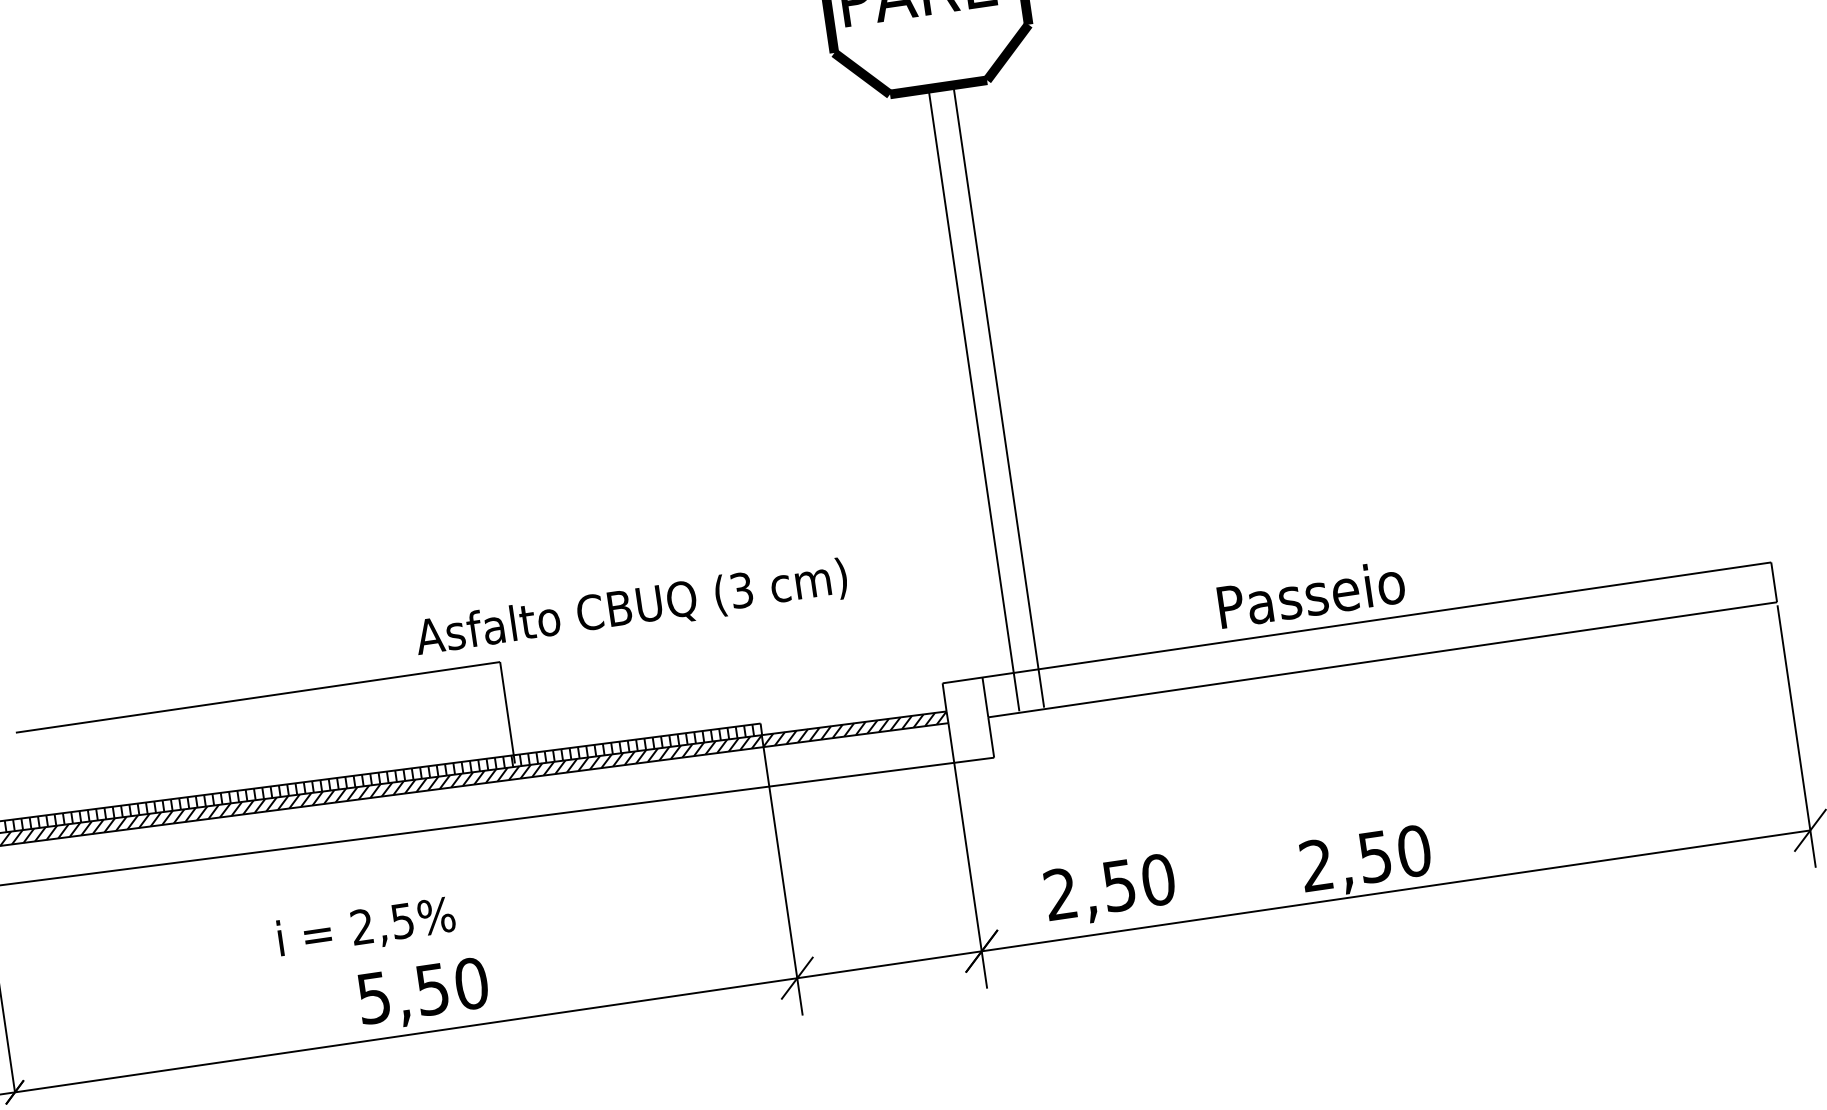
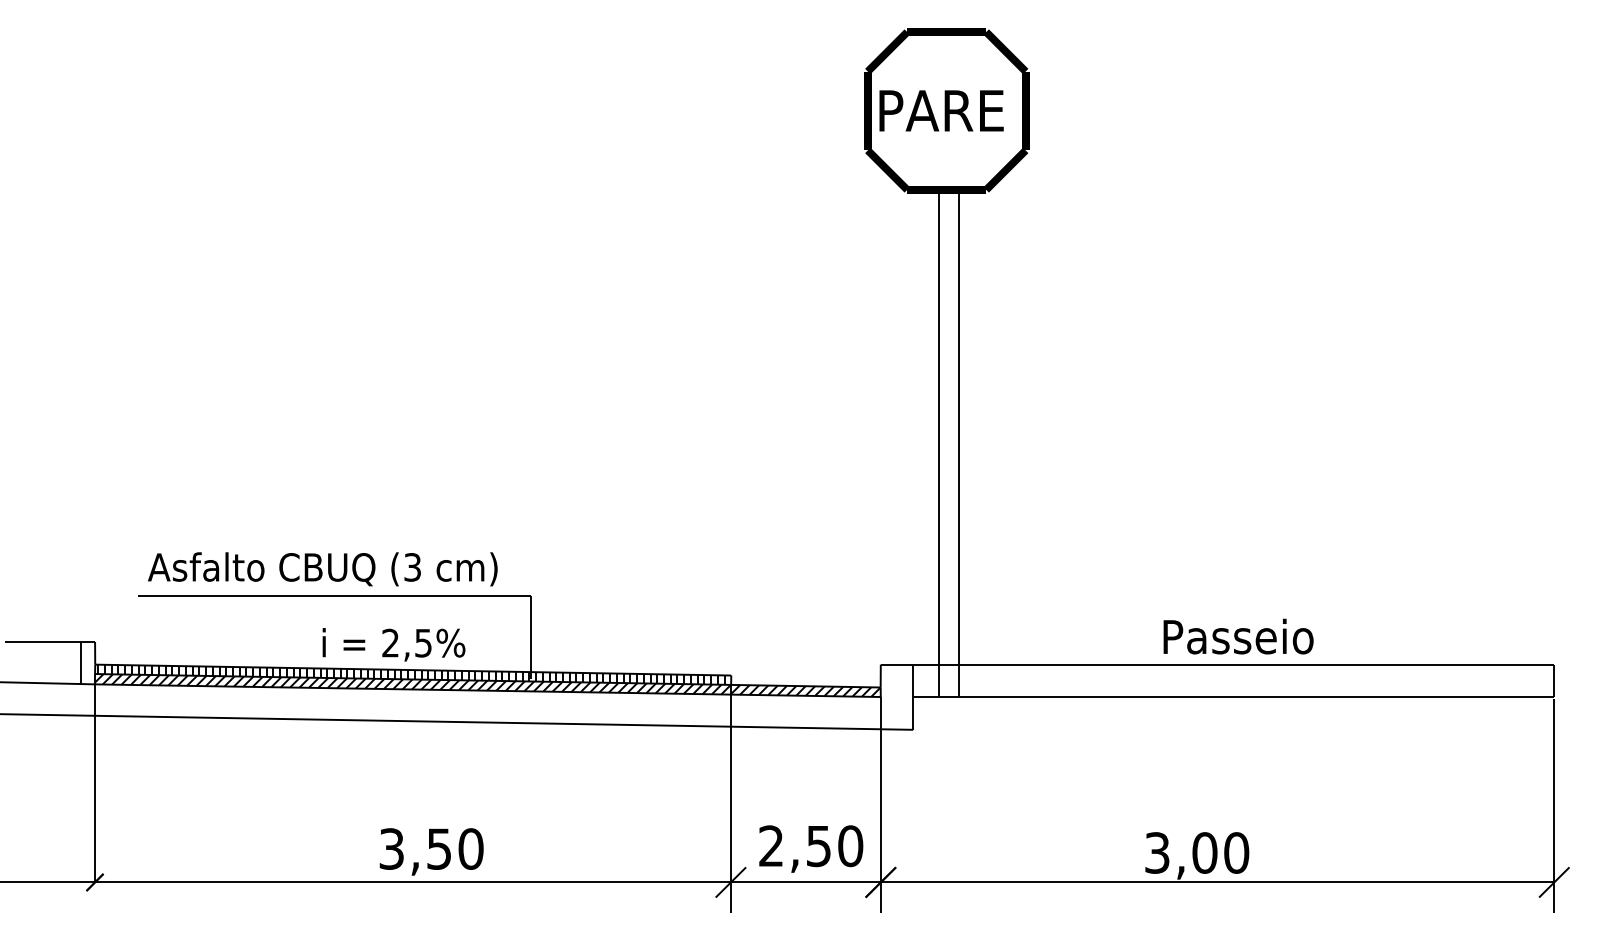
text: (1311, 594) -> (1238, 636), moved
text: (631, 609) -> (322, 569), moved
text: (1346, 860) -> (1181, 852), 2,50 -> 3,00
text: (1110, 889) -> (811, 848), moved
text: (366, 928) -> (393, 644), moved
text: (373, 997) -> (391, 848), 5,50 -> 3,50

